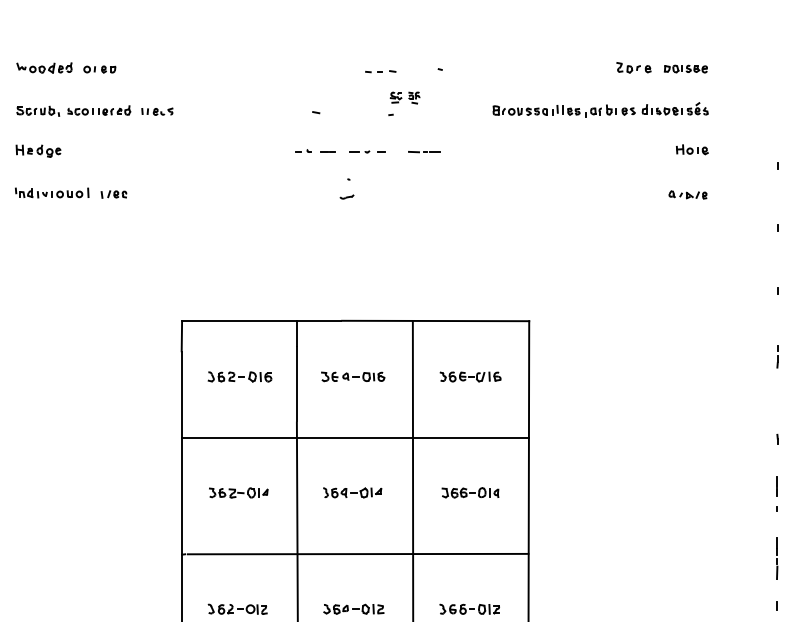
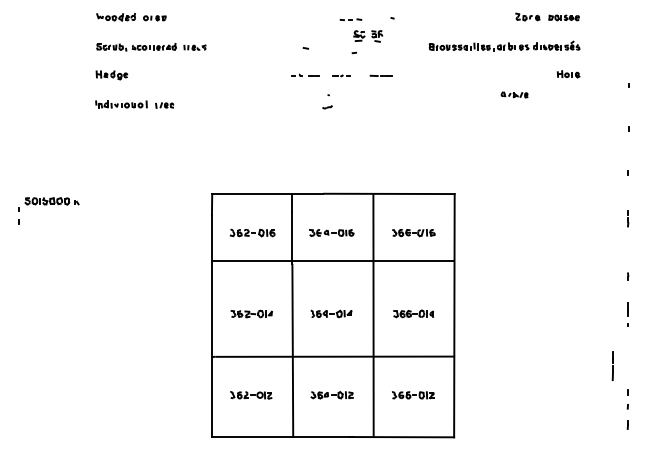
part: (404, 104) -> (367, 42), size x1.4
part: (367, 151) -> (341, 75), size x0.7
part: (687, 194) -> (514, 94), moved
line: (354, 437) -> (332, 260), moved
line: (776, 558) -> (612, 365), moved

